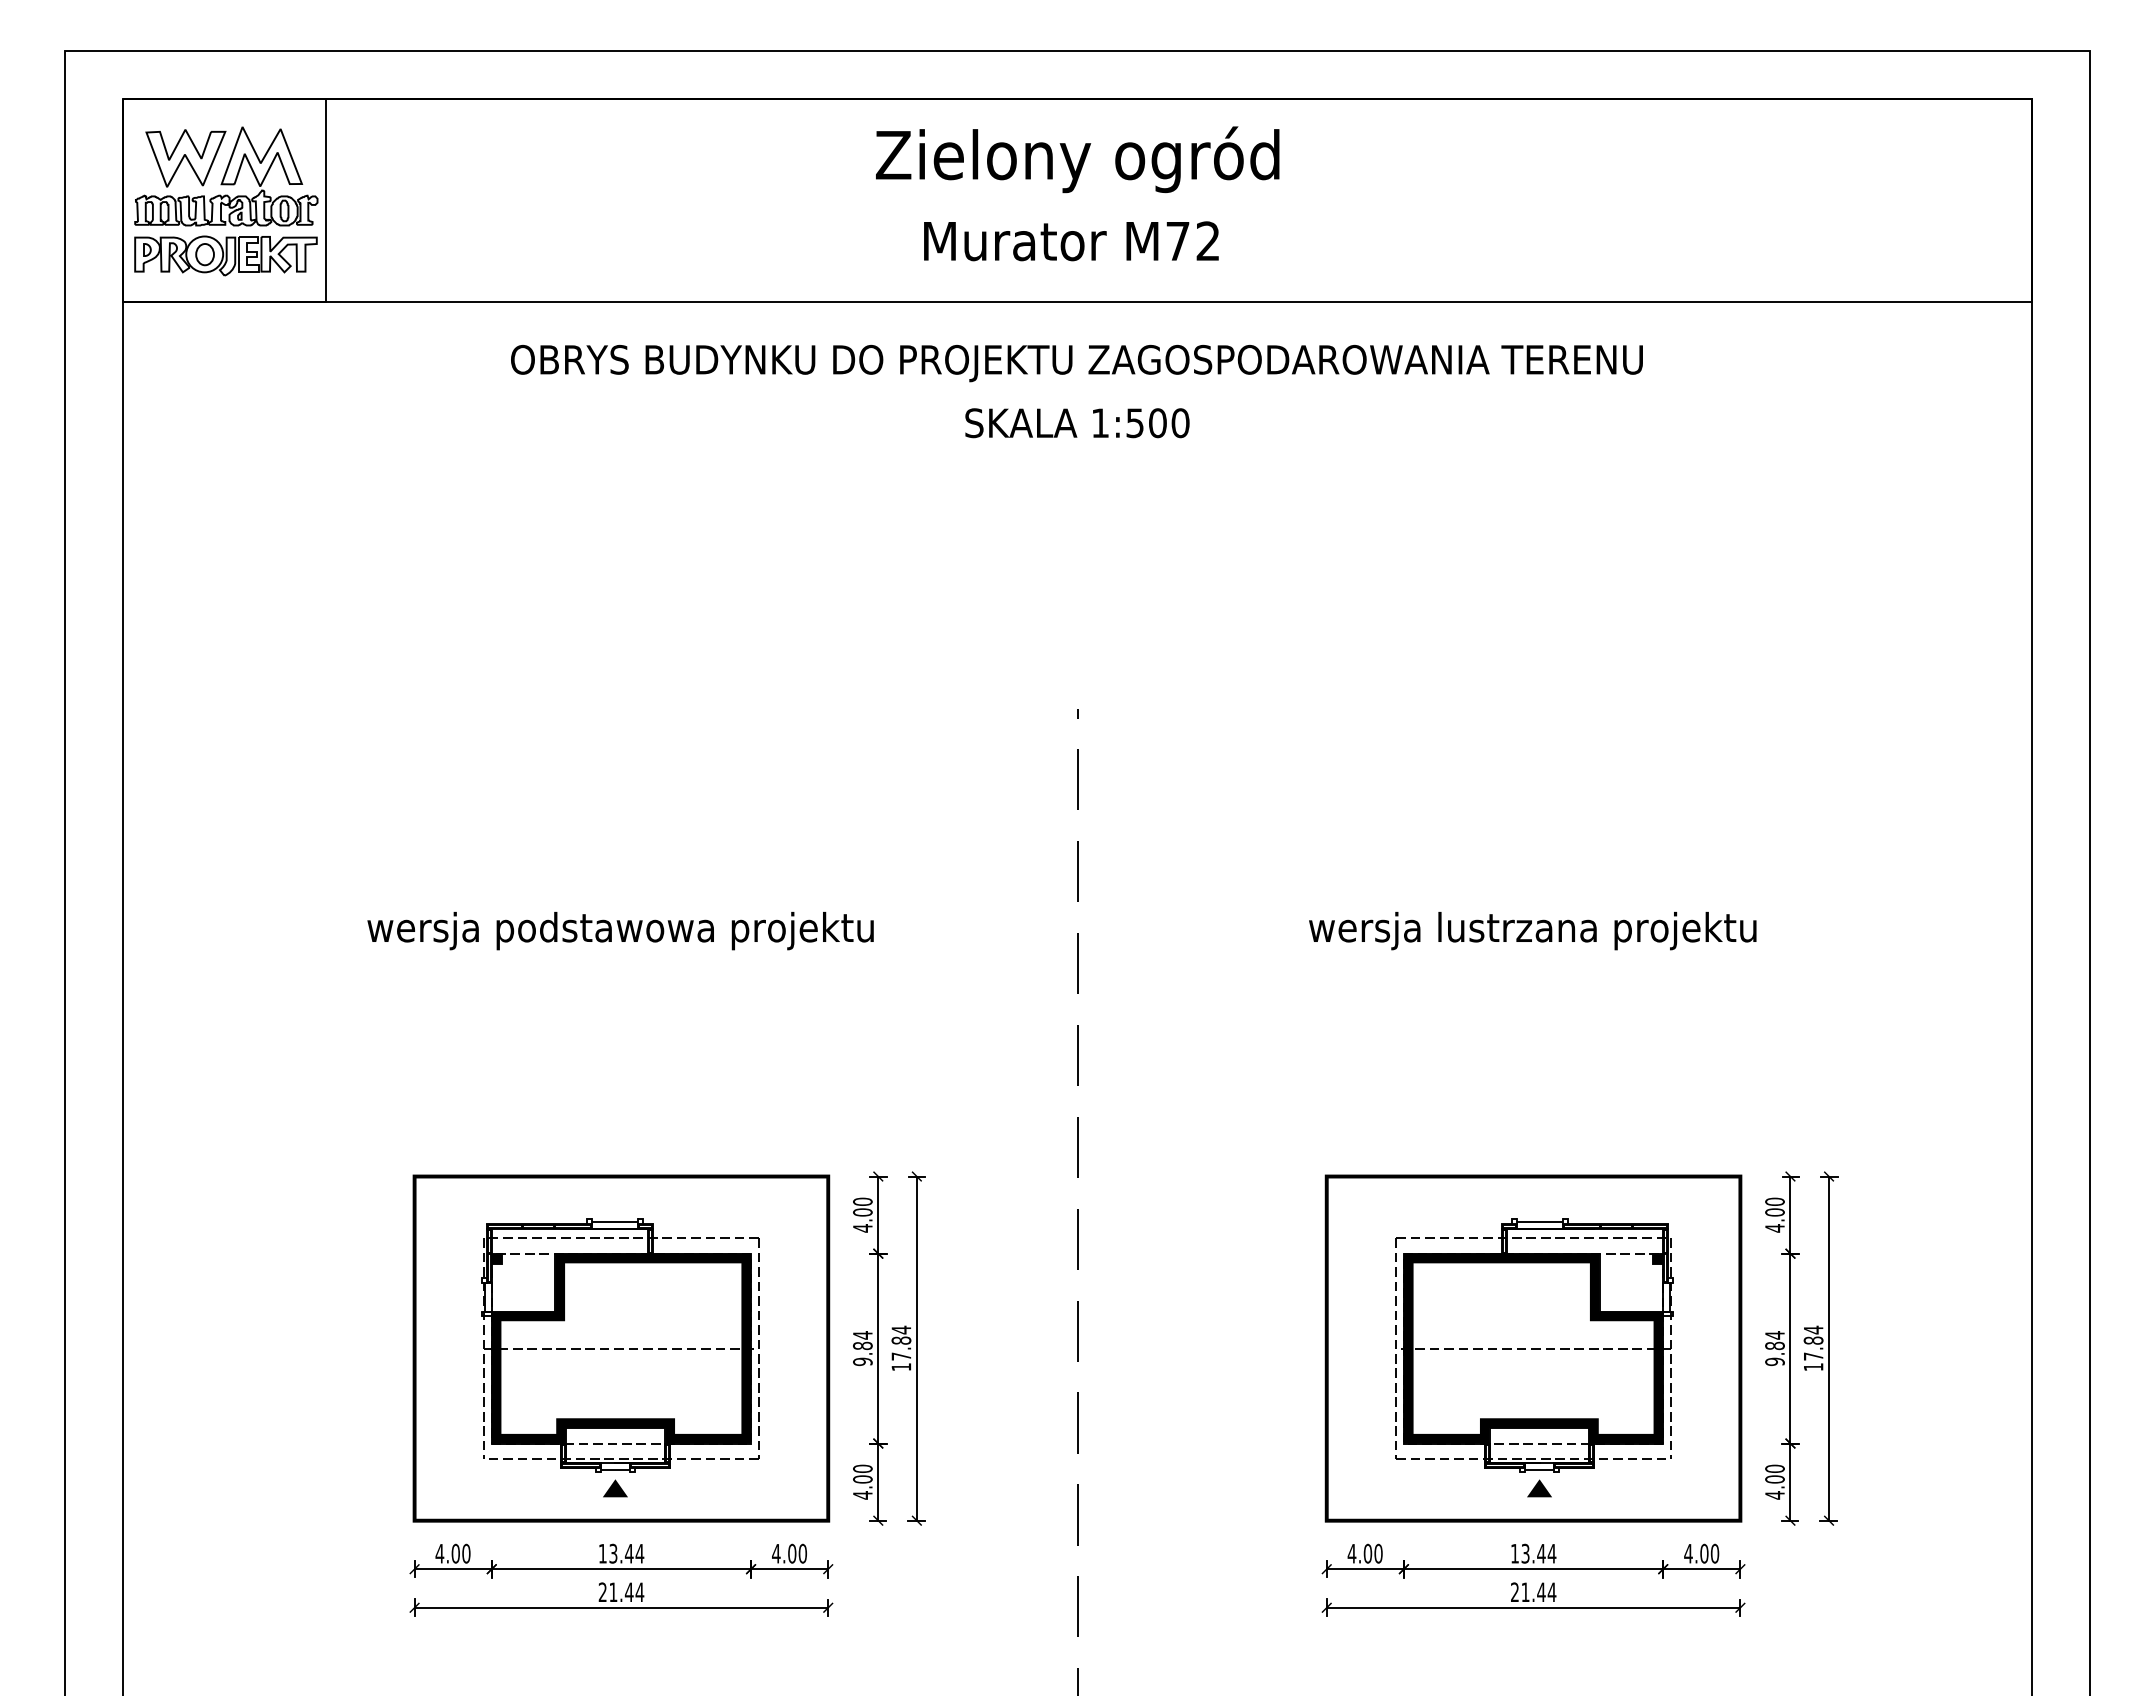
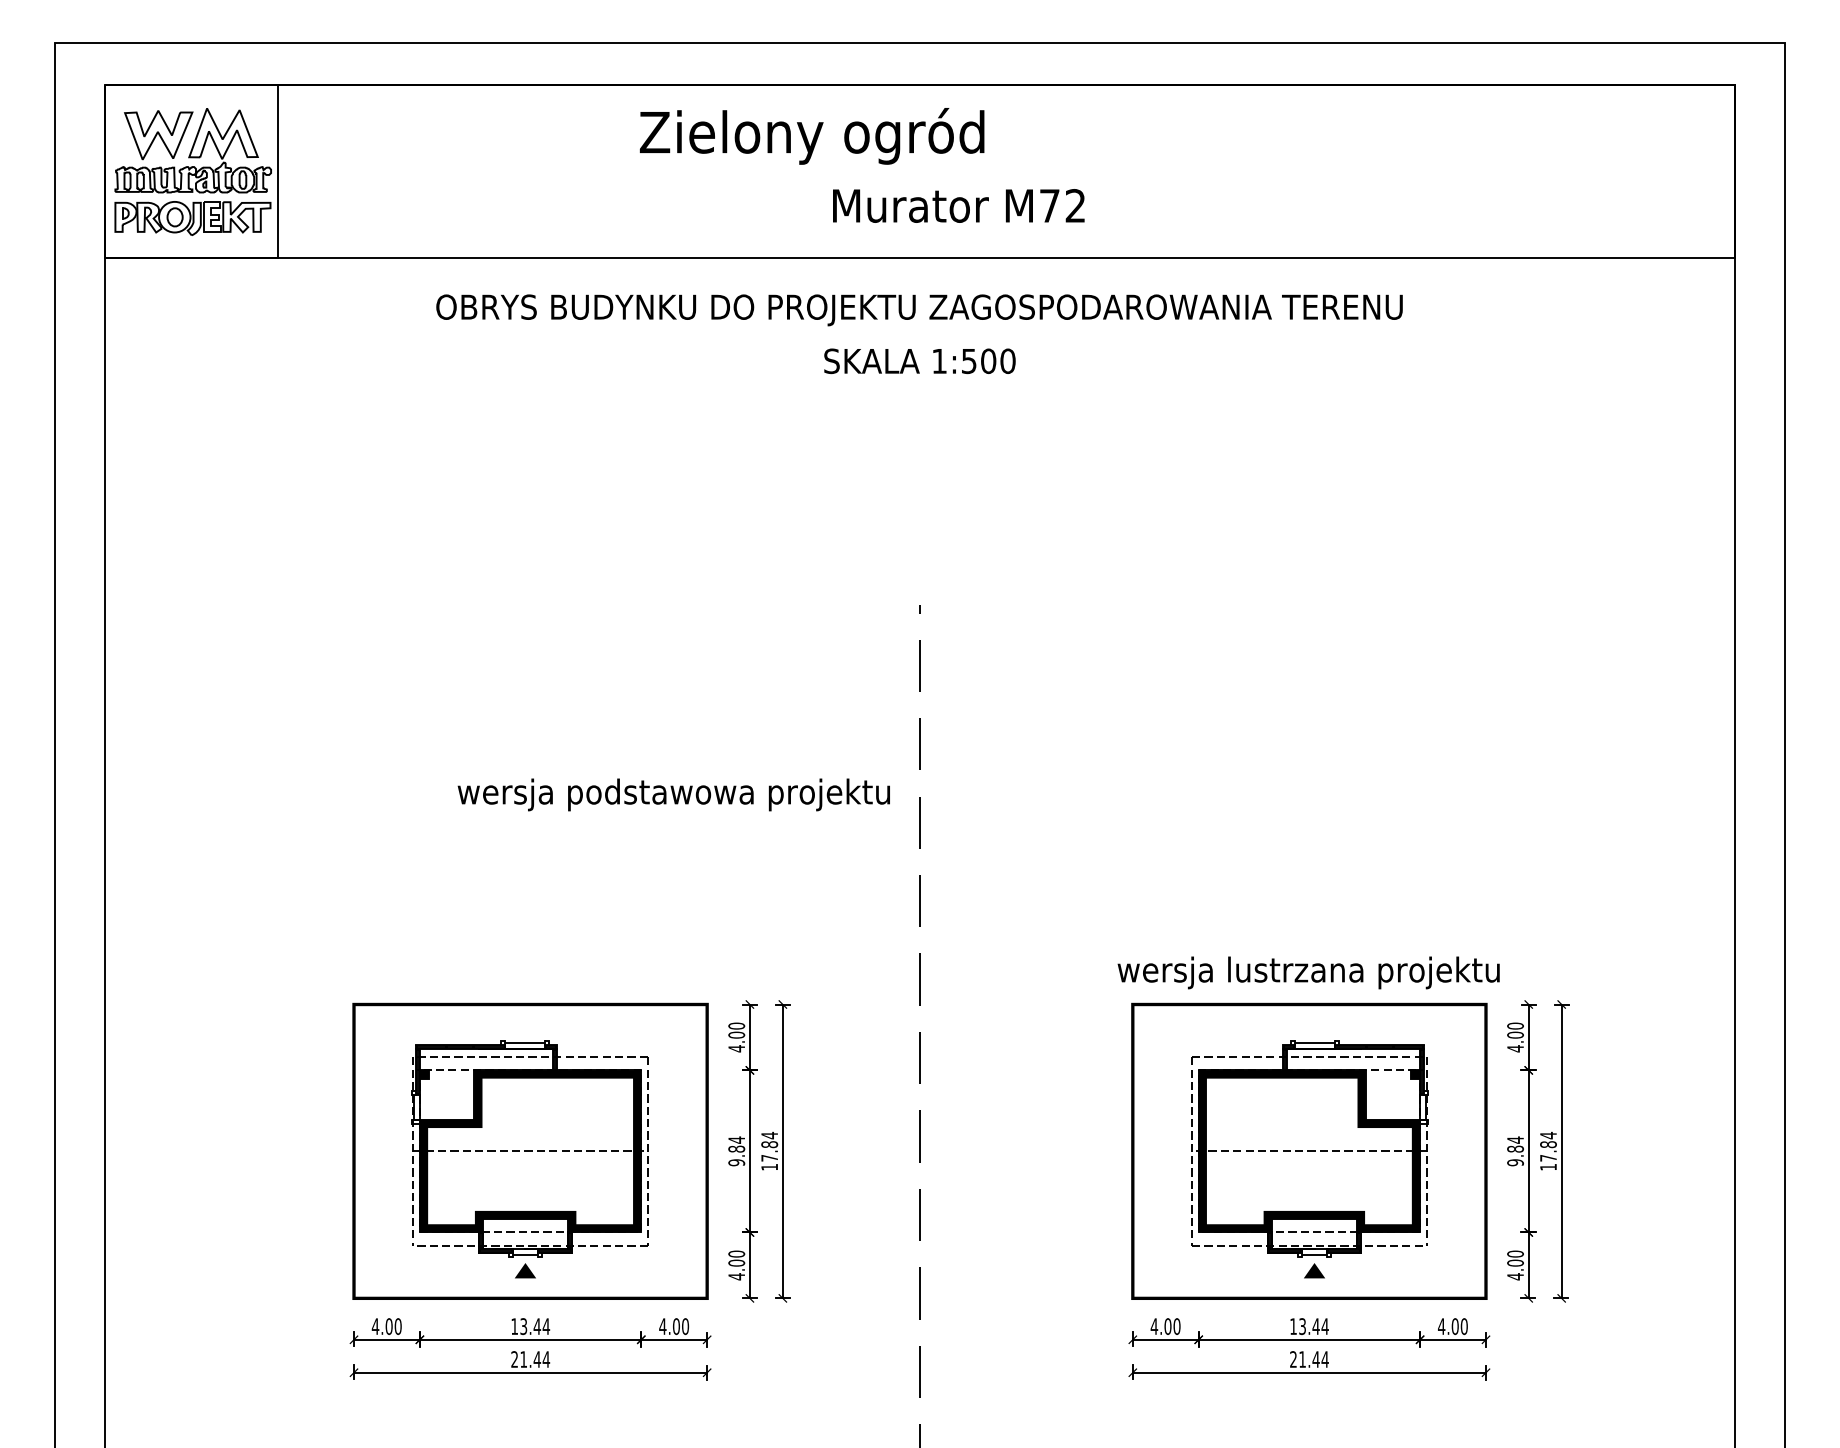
text: (1076, 159) -> (811, 136), moved
text: (1071, 240) -> (958, 205), moved
text: (620, 930) -> (673, 794), moved
text: (1532, 930) -> (1308, 972), moved

